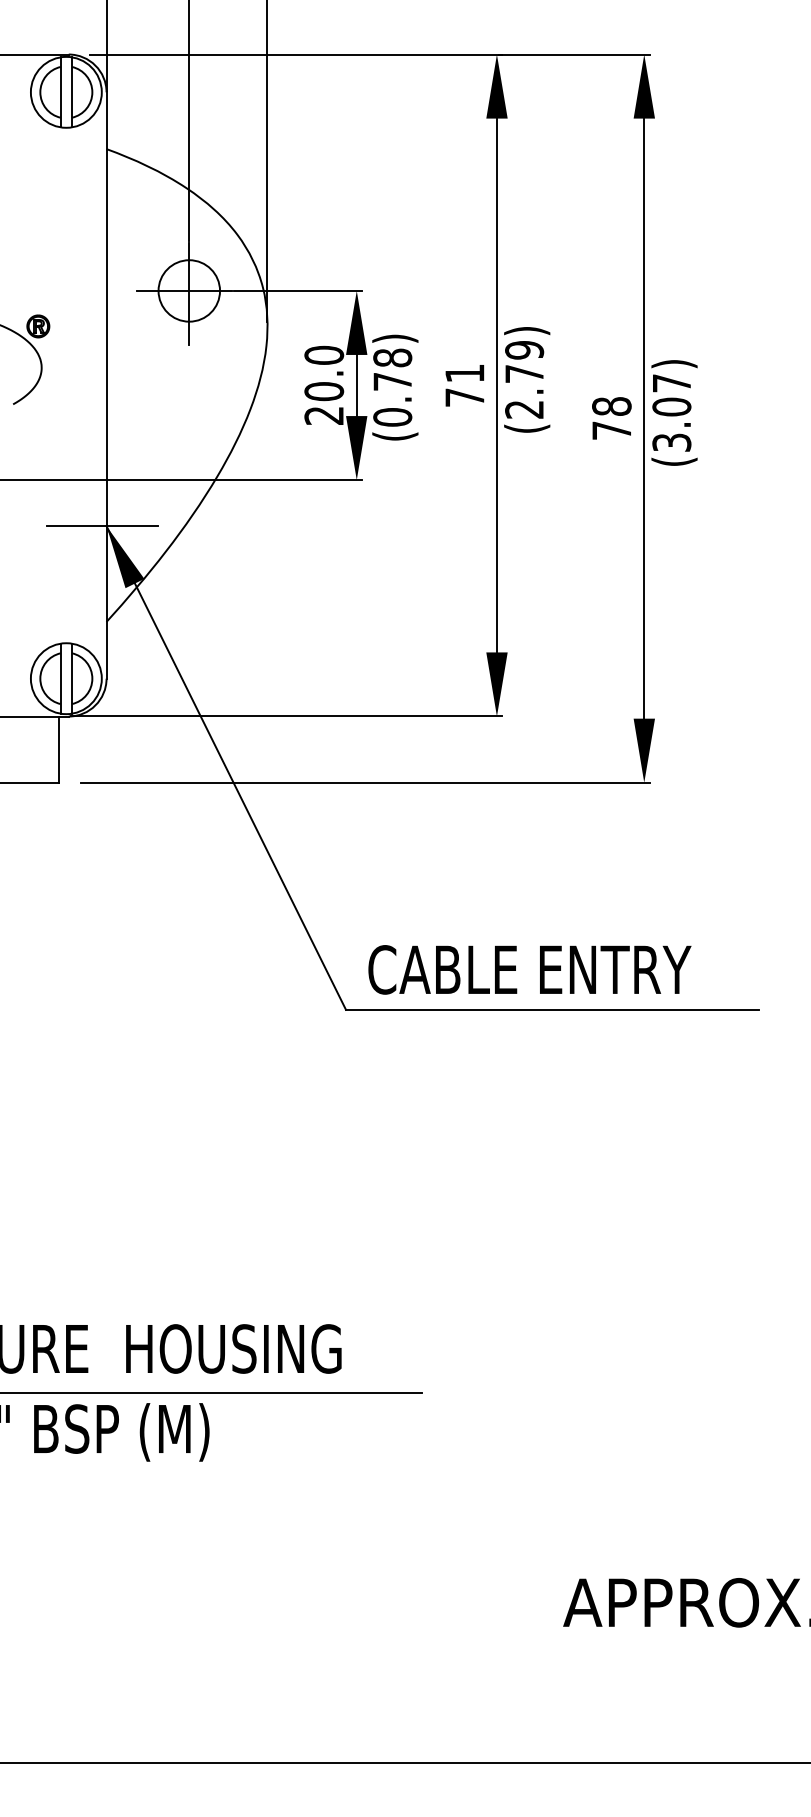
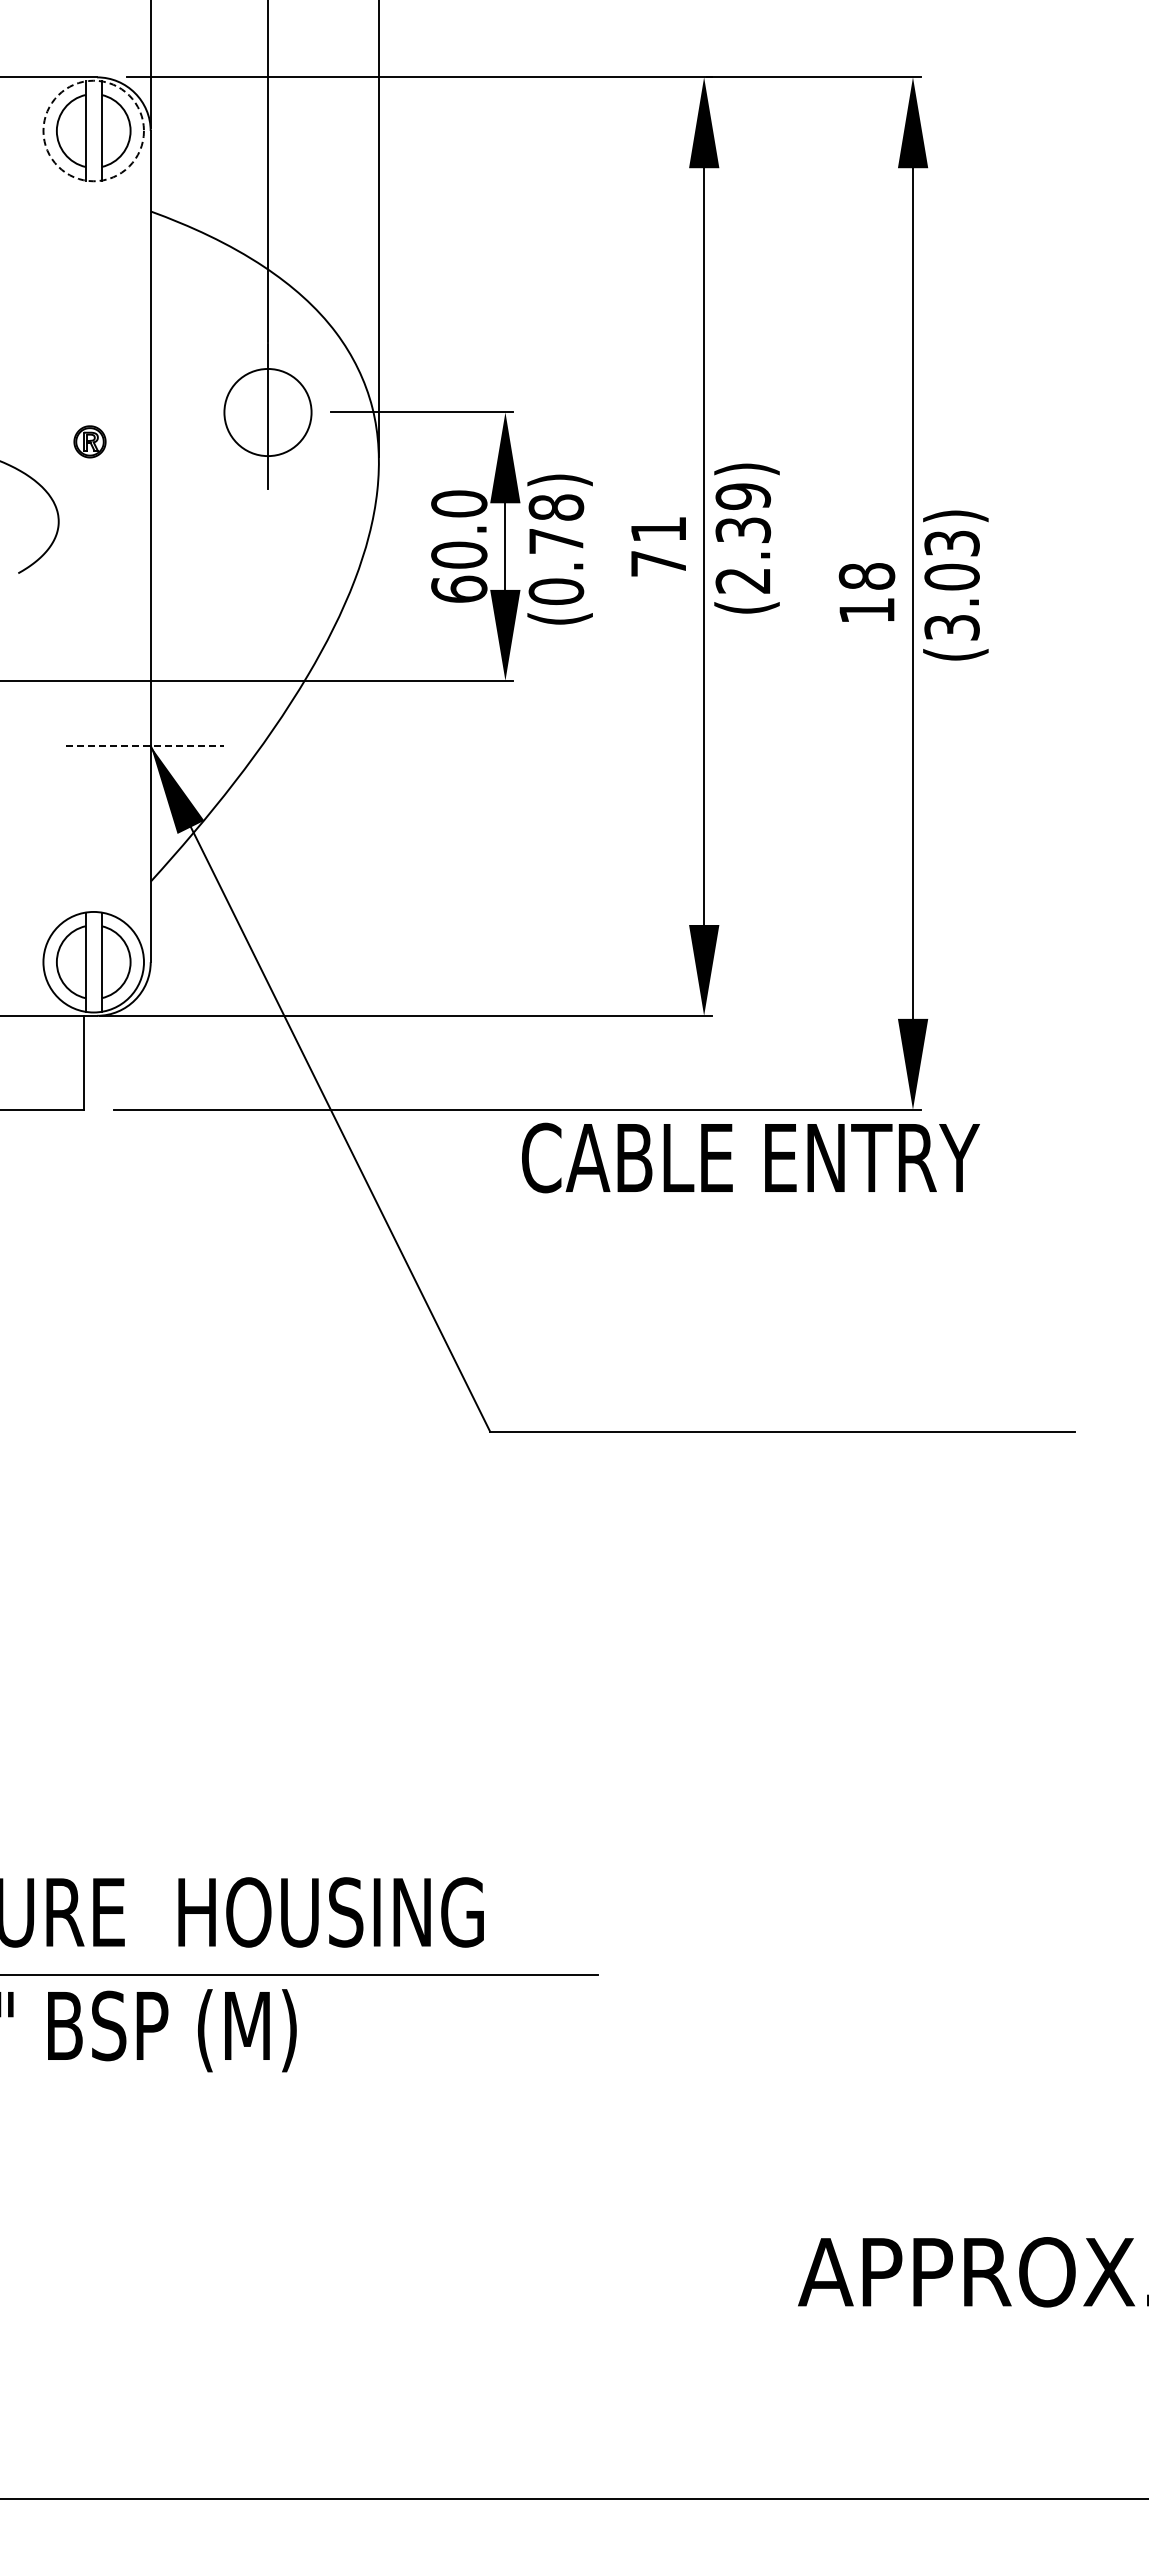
circle: (66, 91) -> (93, 130), solid -> dashed
line: (184, 290) -> (260, 412), removed
part: (37, 326) -> (89, 441), moved
text: (524, 373) -> (743, 529), (2.79) -> (2.39)
text: (671, 383) -> (951, 543), (3.07) -> (3.03)
text: (324, 415) -> (459, 588), 20.0 -> 60.0
text: (611, 430) -> (866, 610), 78 -> 18
line: (102, 525) -> (145, 745), solid -> dashed
text: (529, 969) -> (750, 1157), moved

